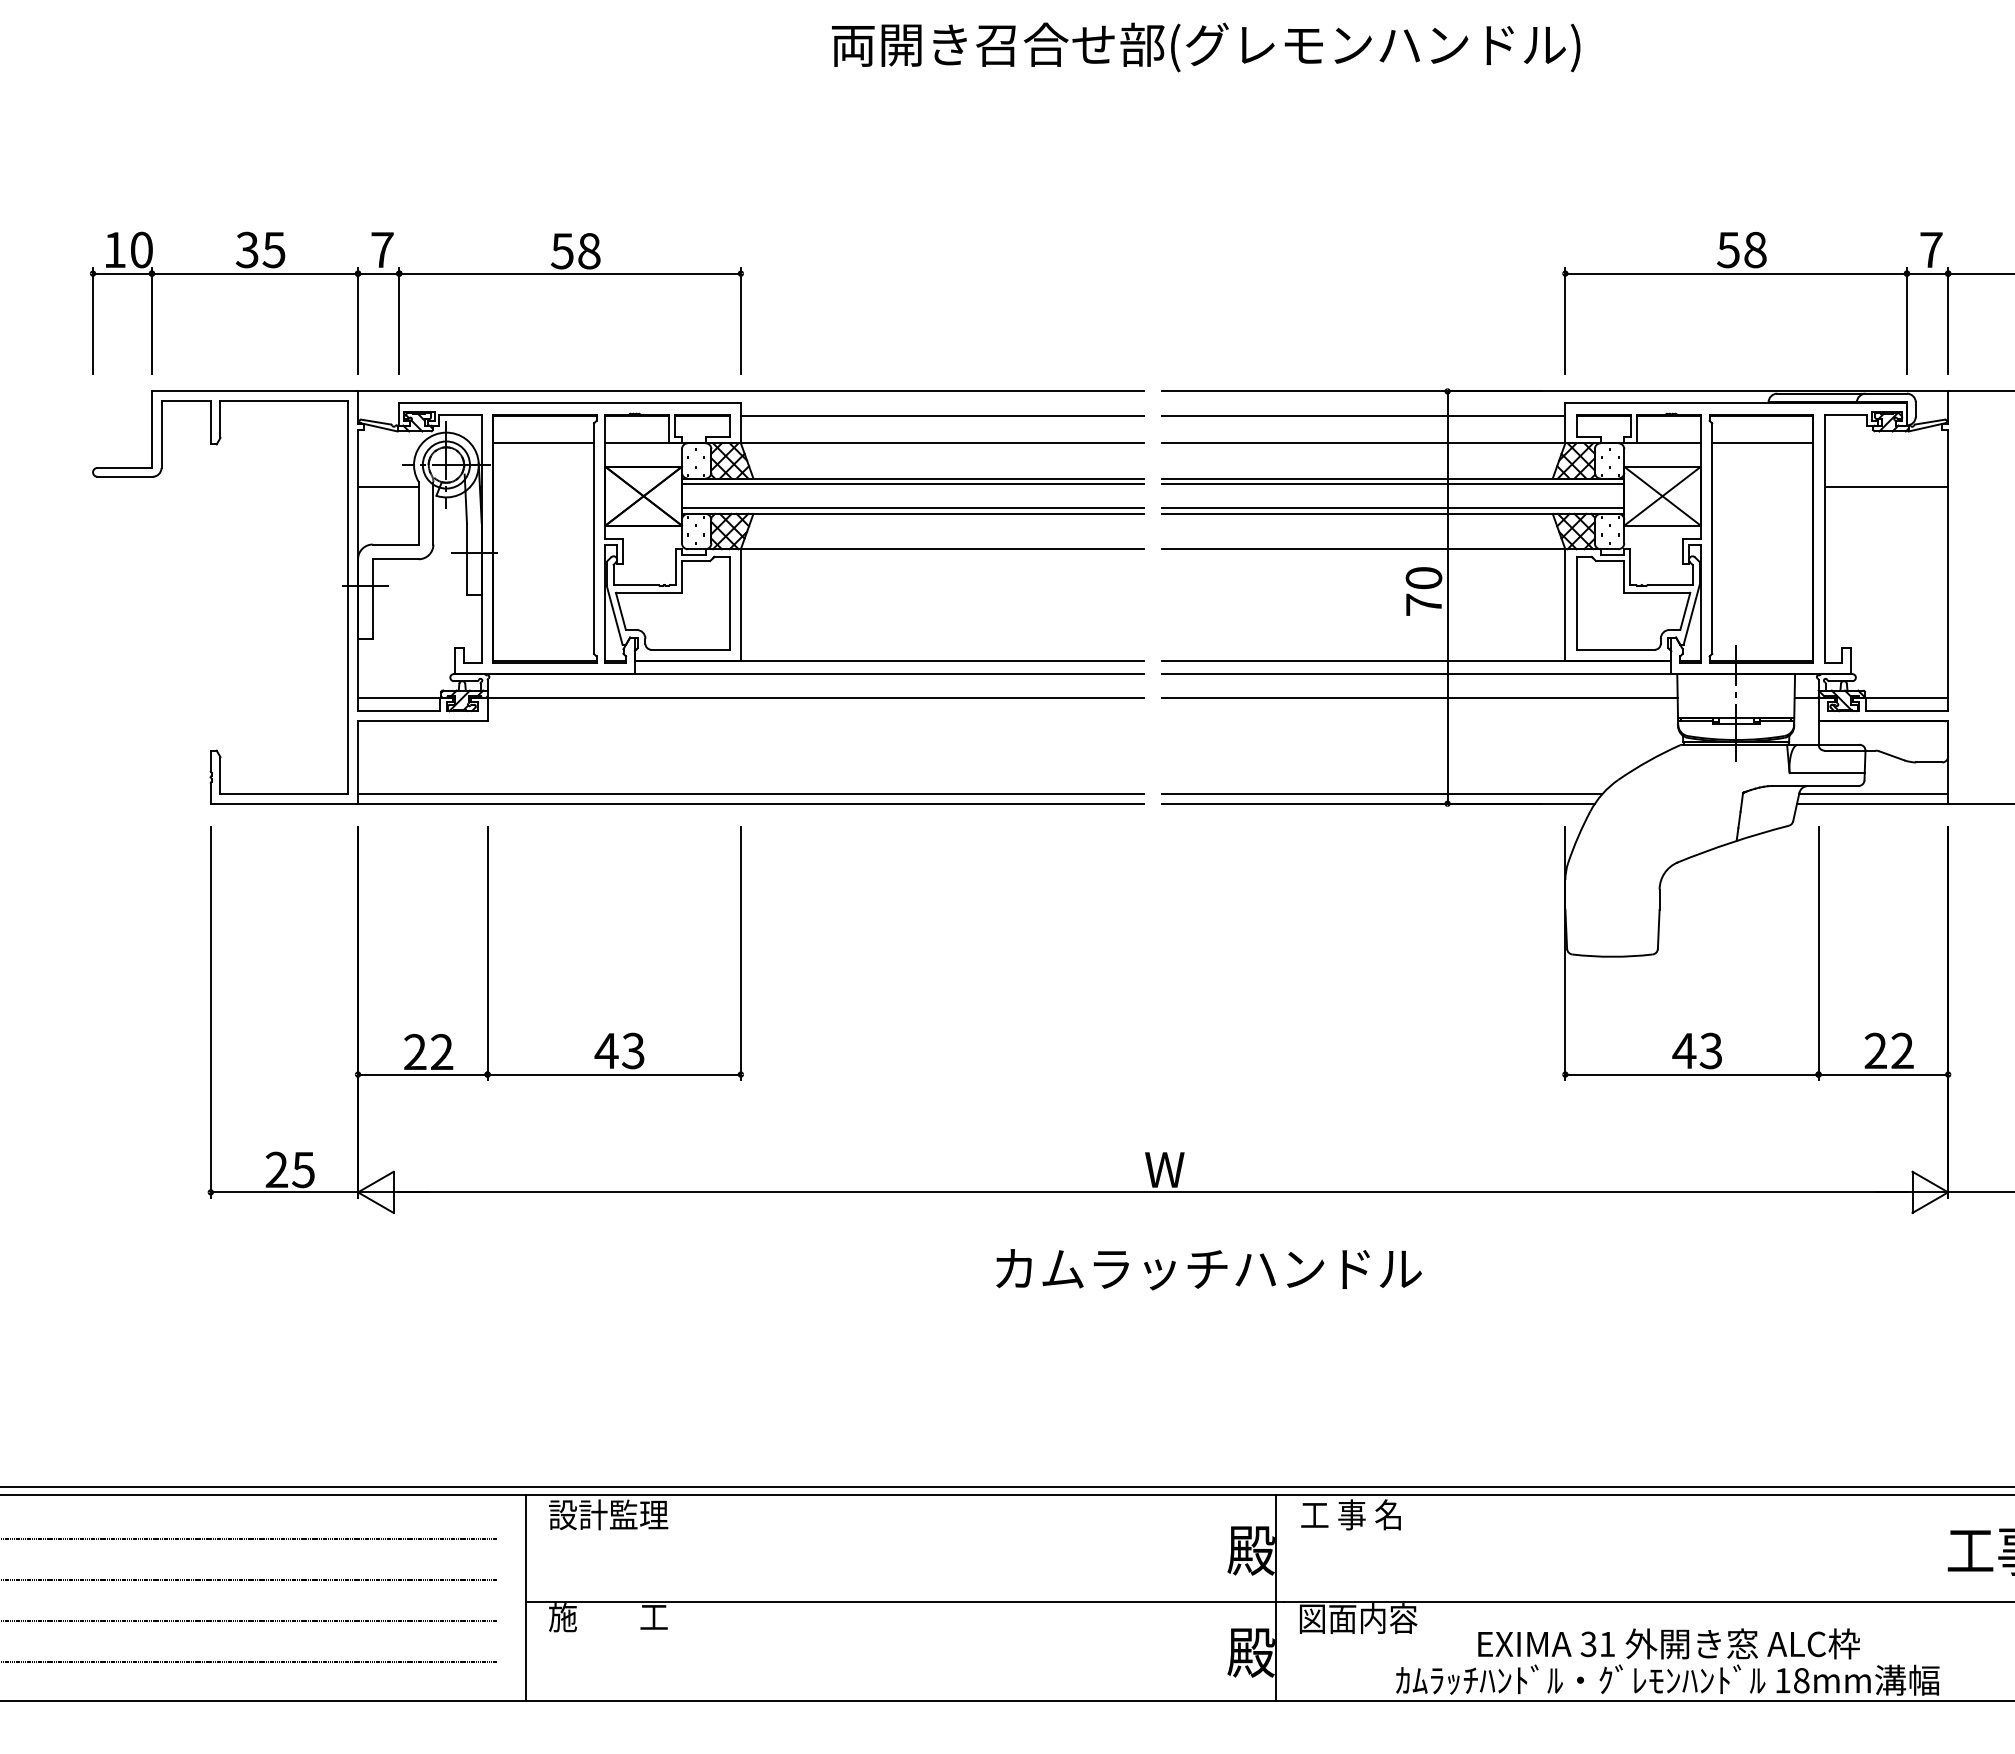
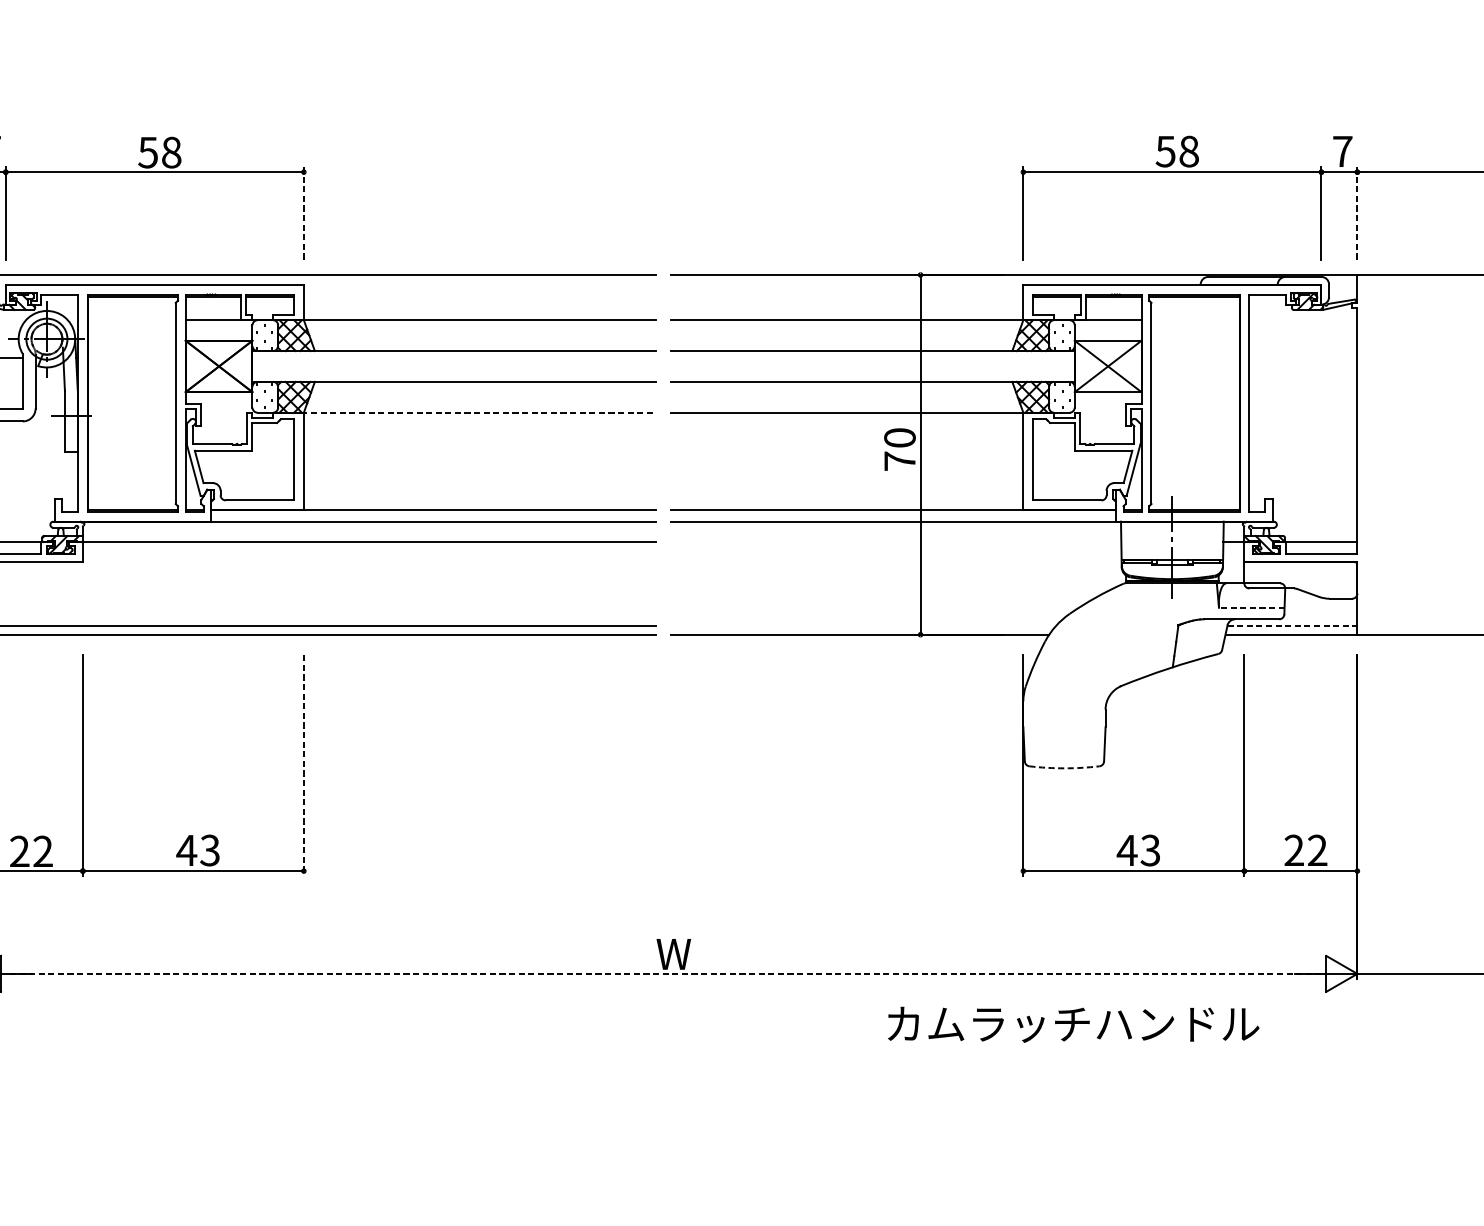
line: (740, 320) -> (303, 213), solid -> dashed
line: (1948, 320) -> (1357, 213), solid -> dashed
line: (942, 416) -> (479, 296), removed
line: (1363, 416) -> (847, 296), removed
line: (543, 443) -> (131, 320), removed
line: (1762, 443) -> (1195, 320), removed
line: (912, 484) -> (453, 356), removed
line: (1392, 484) -> (872, 356), removed
line: (1886, 486) -> (1303, 357), removed
line: (912, 508) -> (453, 377), removed
line: (1392, 508) -> (872, 377), removed
line: (941, 549) -> (478, 412), solid -> dashed
line: (1419, 697) -> (896, 542), removed
line: (1827, 772) -> (1252, 607), solid -> dashed
line: (1381, 794) -> (862, 626), removed
line: (1874, 794) -> (1293, 626), solid -> dashed
line: (740, 953) -> (303, 765), solid -> dashed
arc: (1612, 956) -> (1064, 768), solid -> dashed
line: (1153, 1192) -> (663, 974), solid -> dashed
text: (1208, 1269) -> (1073, 1024), moved

